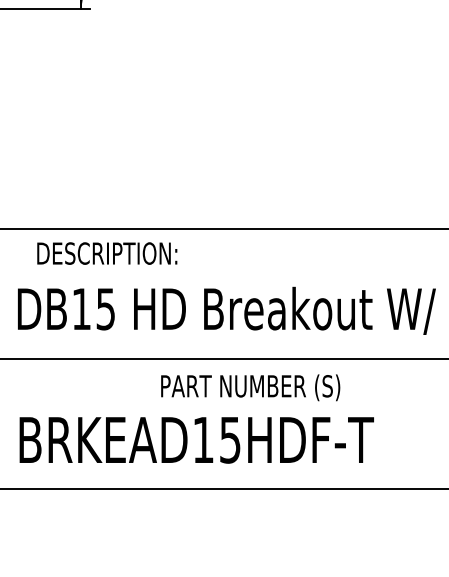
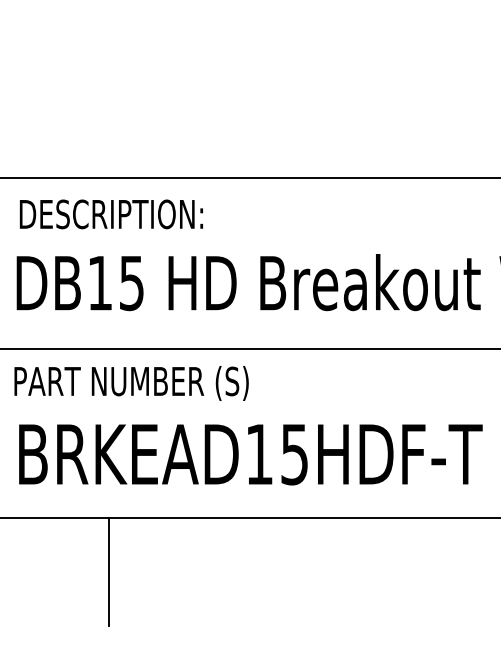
text: (107, 253) -> (111, 214), moved
text: (250, 387) -> (131, 383), moved
line: (88, 530) -> (109, 572), added

